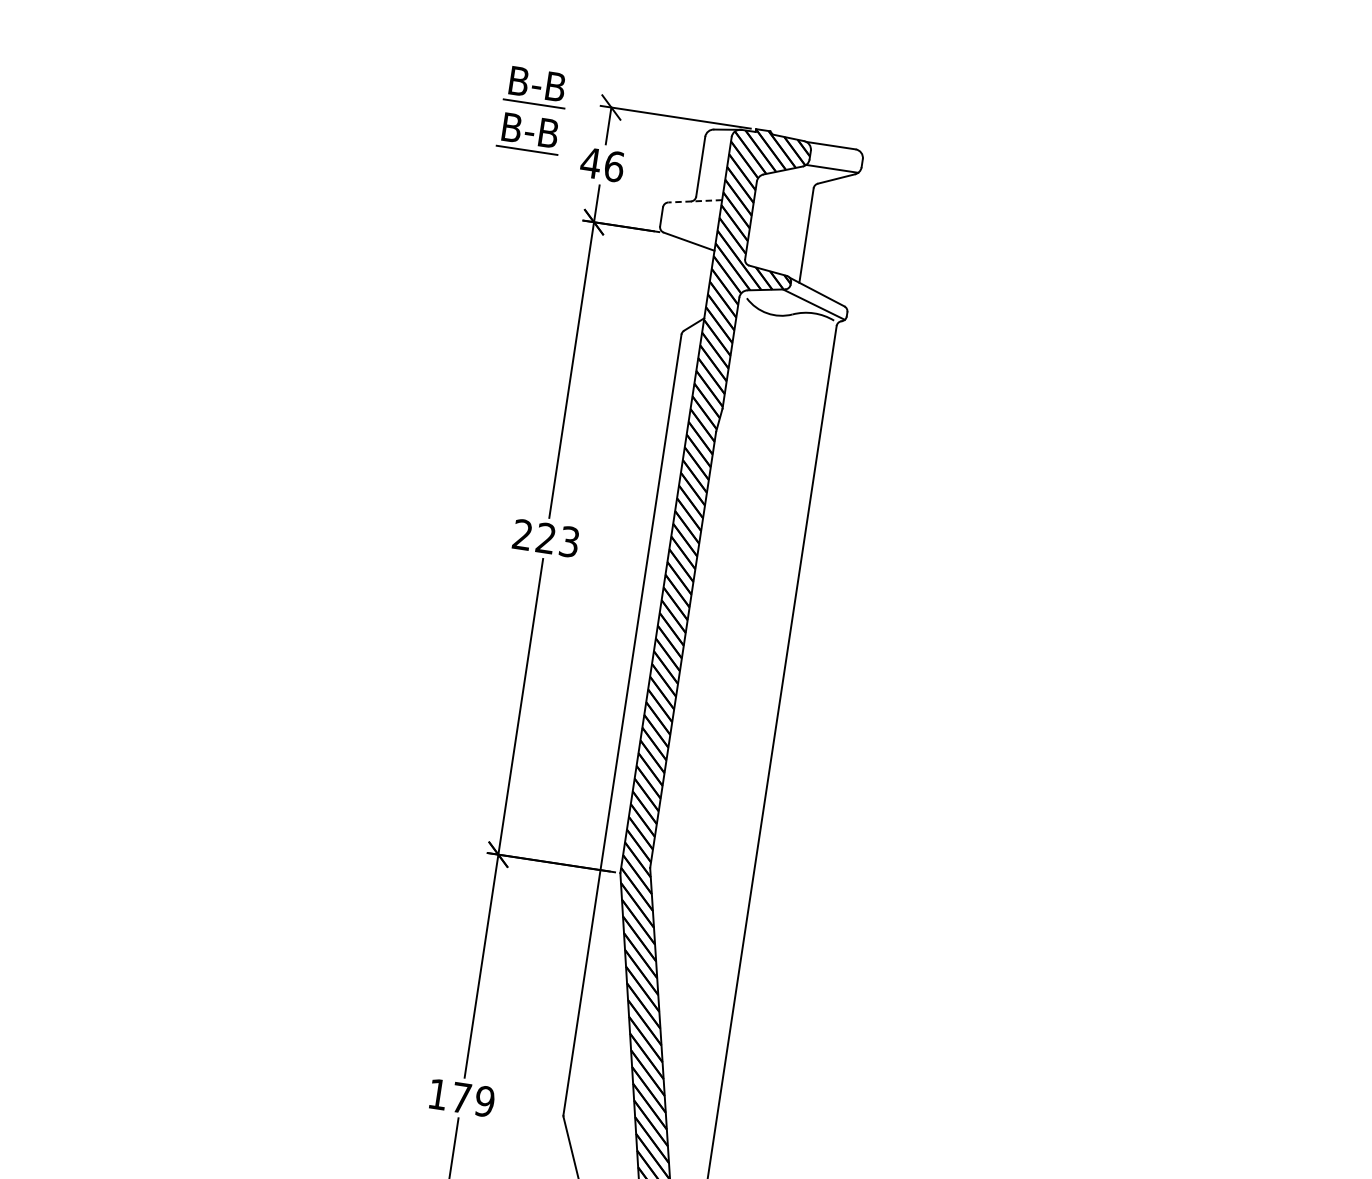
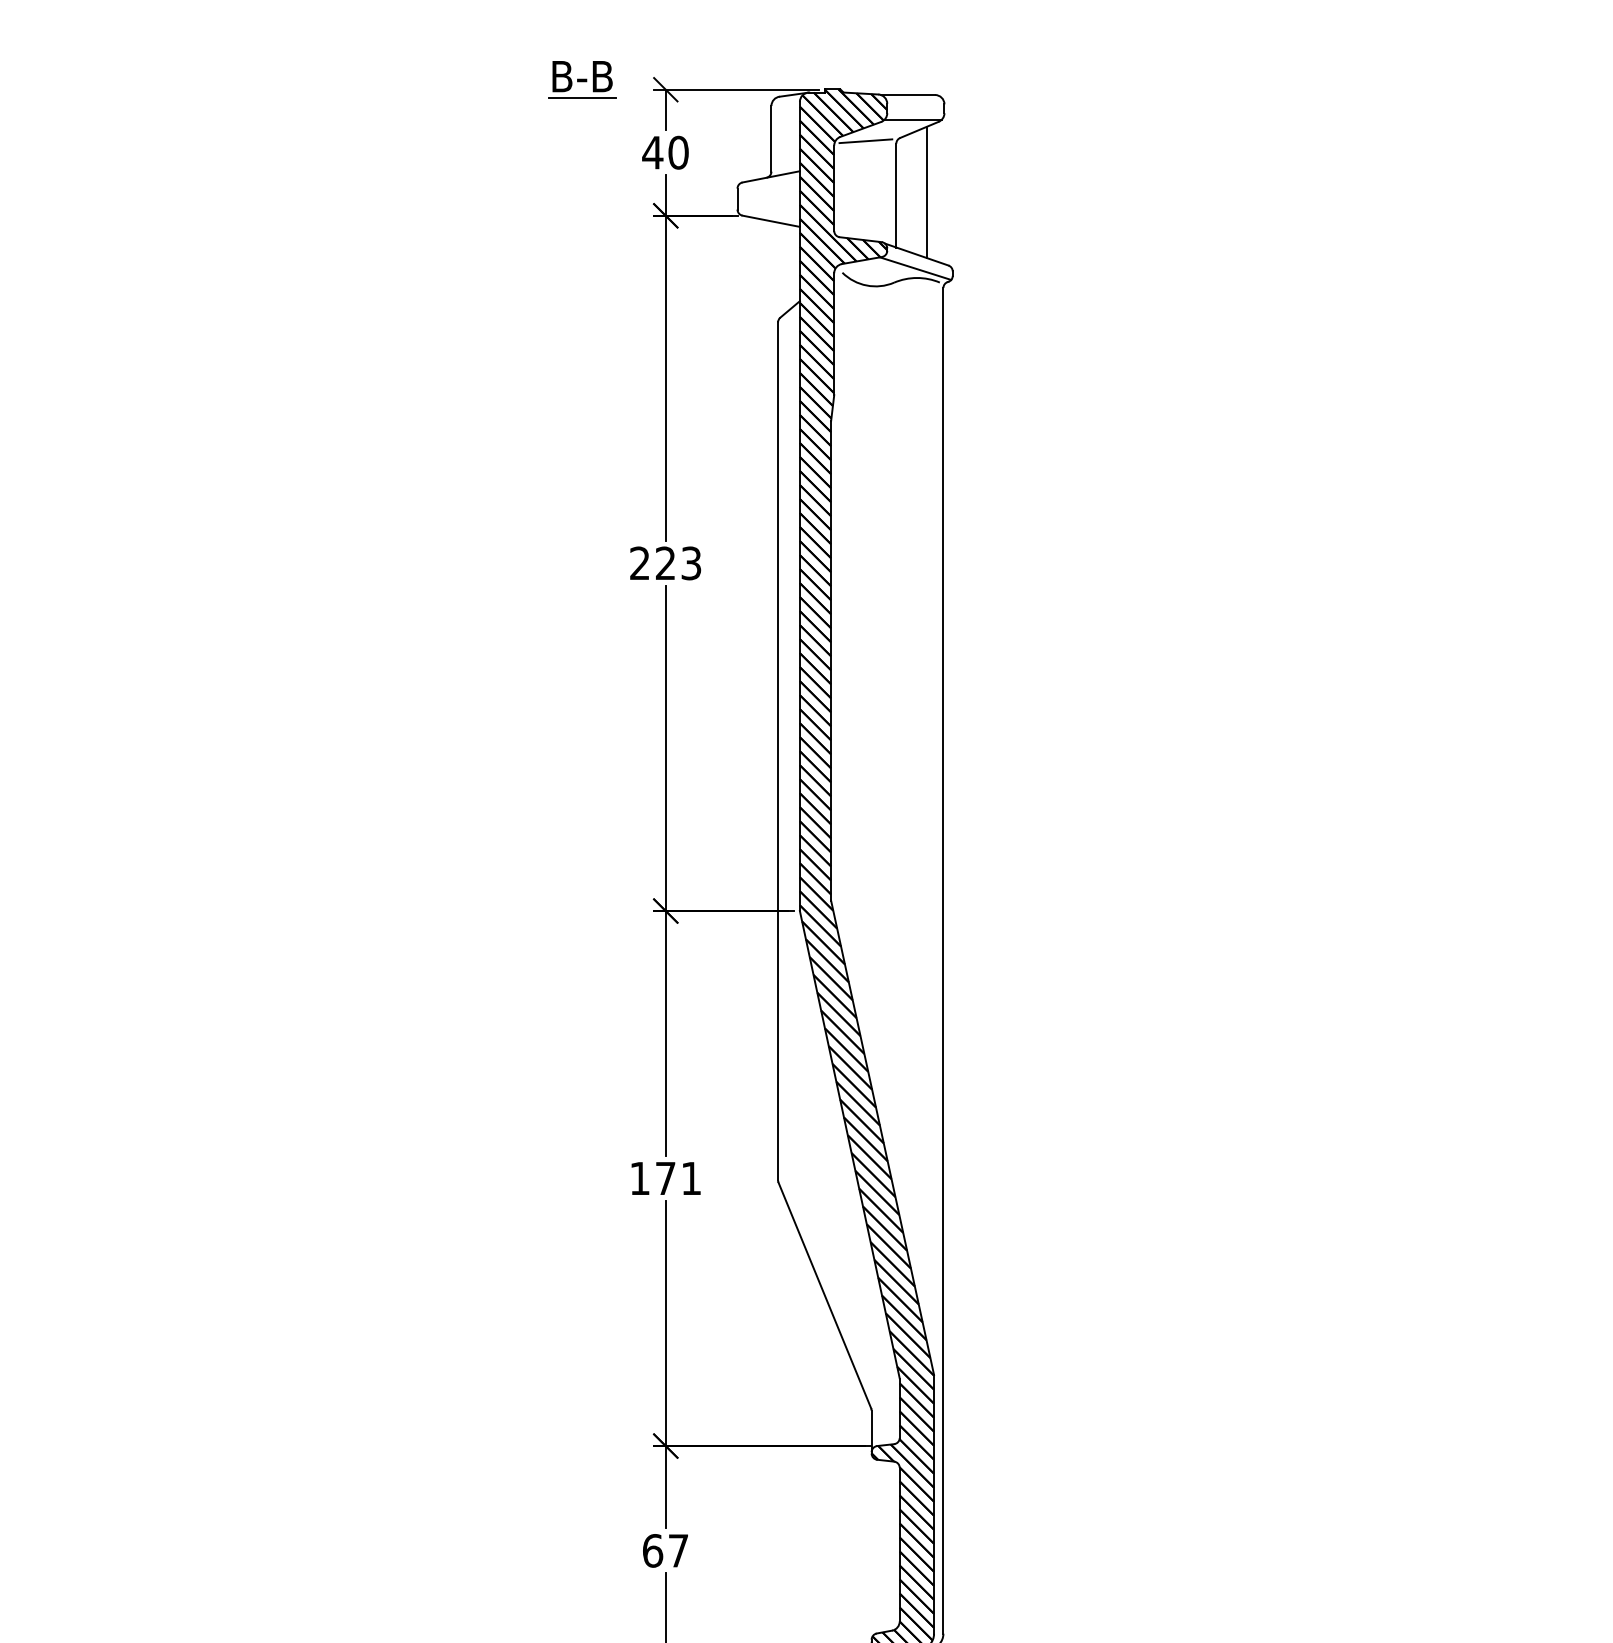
part: (530, 133) -> (582, 130), removed
text: (614, 166) -> (678, 152), 46 -> 40
line: (785, 182) -> (865, 141), added
line: (694, 200) -> (770, 176), dashed -> solid
line: (834, 235) -> (926, 191), added
text: (484, 1101) -> (691, 1178), 179 -> 171

